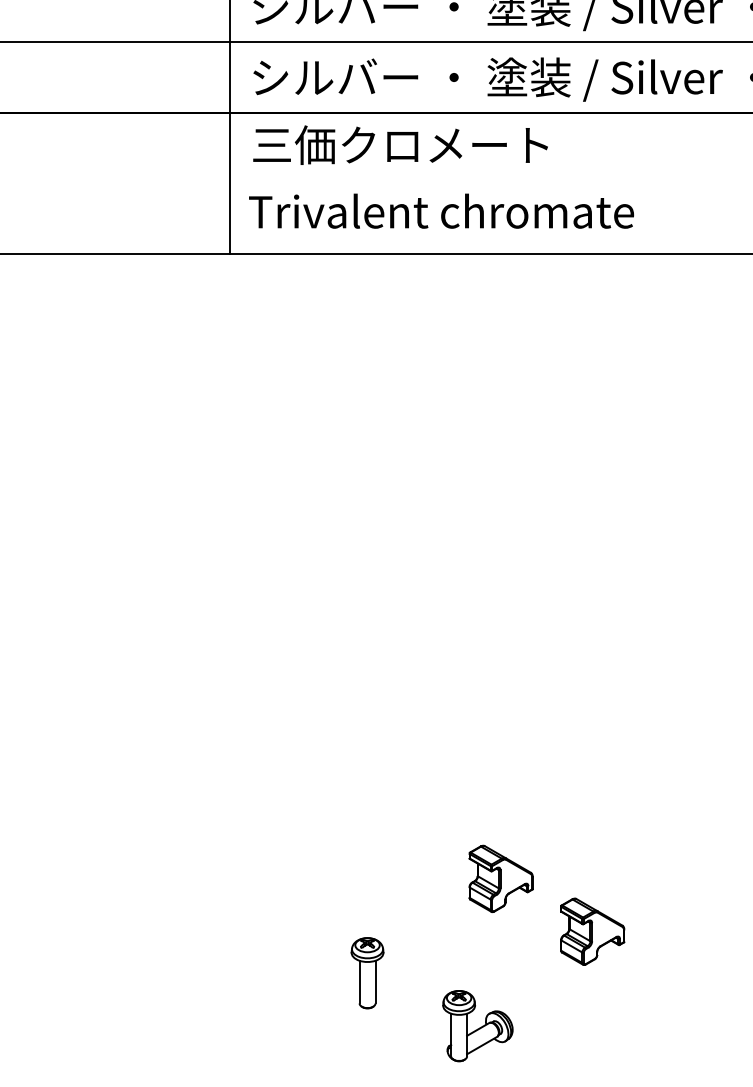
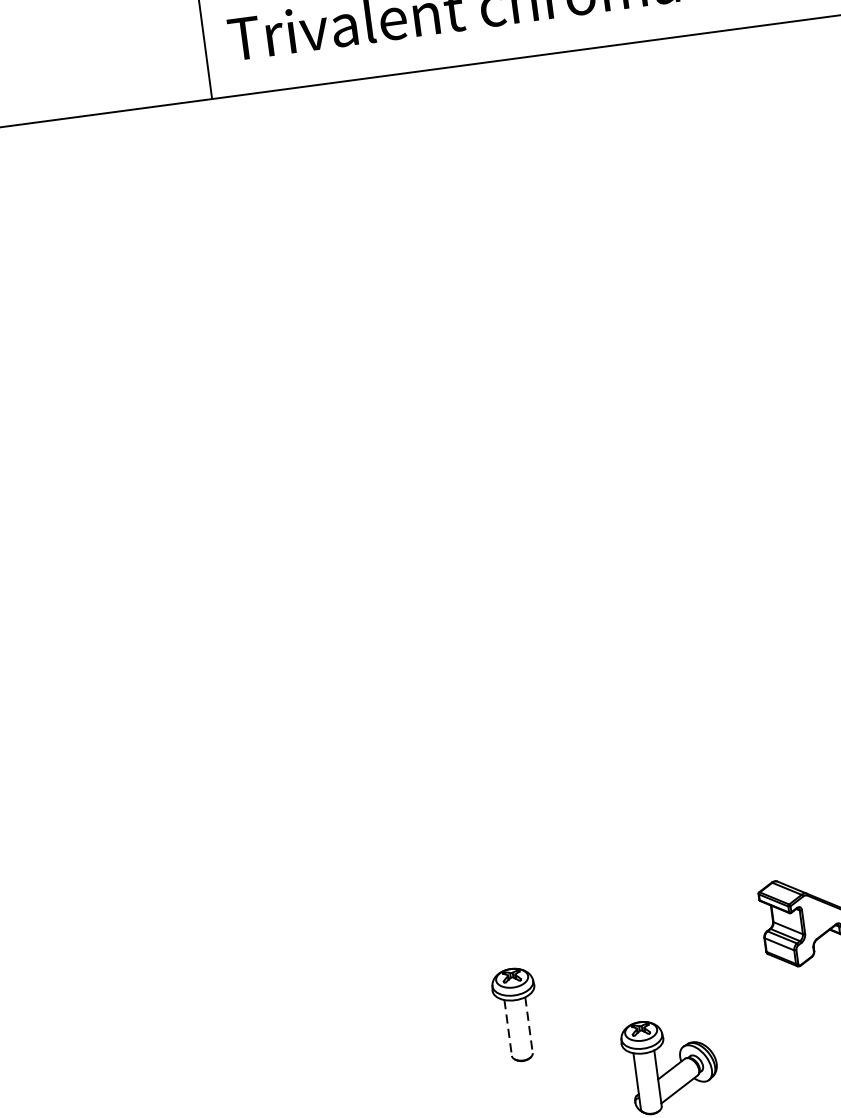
part: (500, 878) -> (674, 867), removed
line: (359, 982) -> (508, 1028), solid -> dashed
line: (375, 982) -> (529, 1025), solid -> dashed

